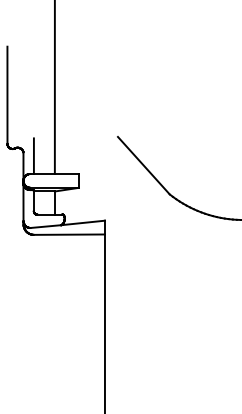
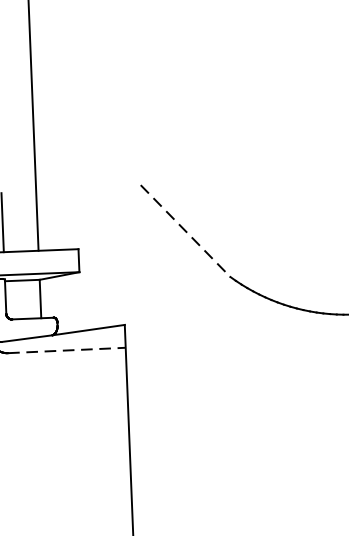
line: (143, 165) -> (184, 230), solid -> dashed
line: (70, 234) -> (68, 350), solid -> dashed

